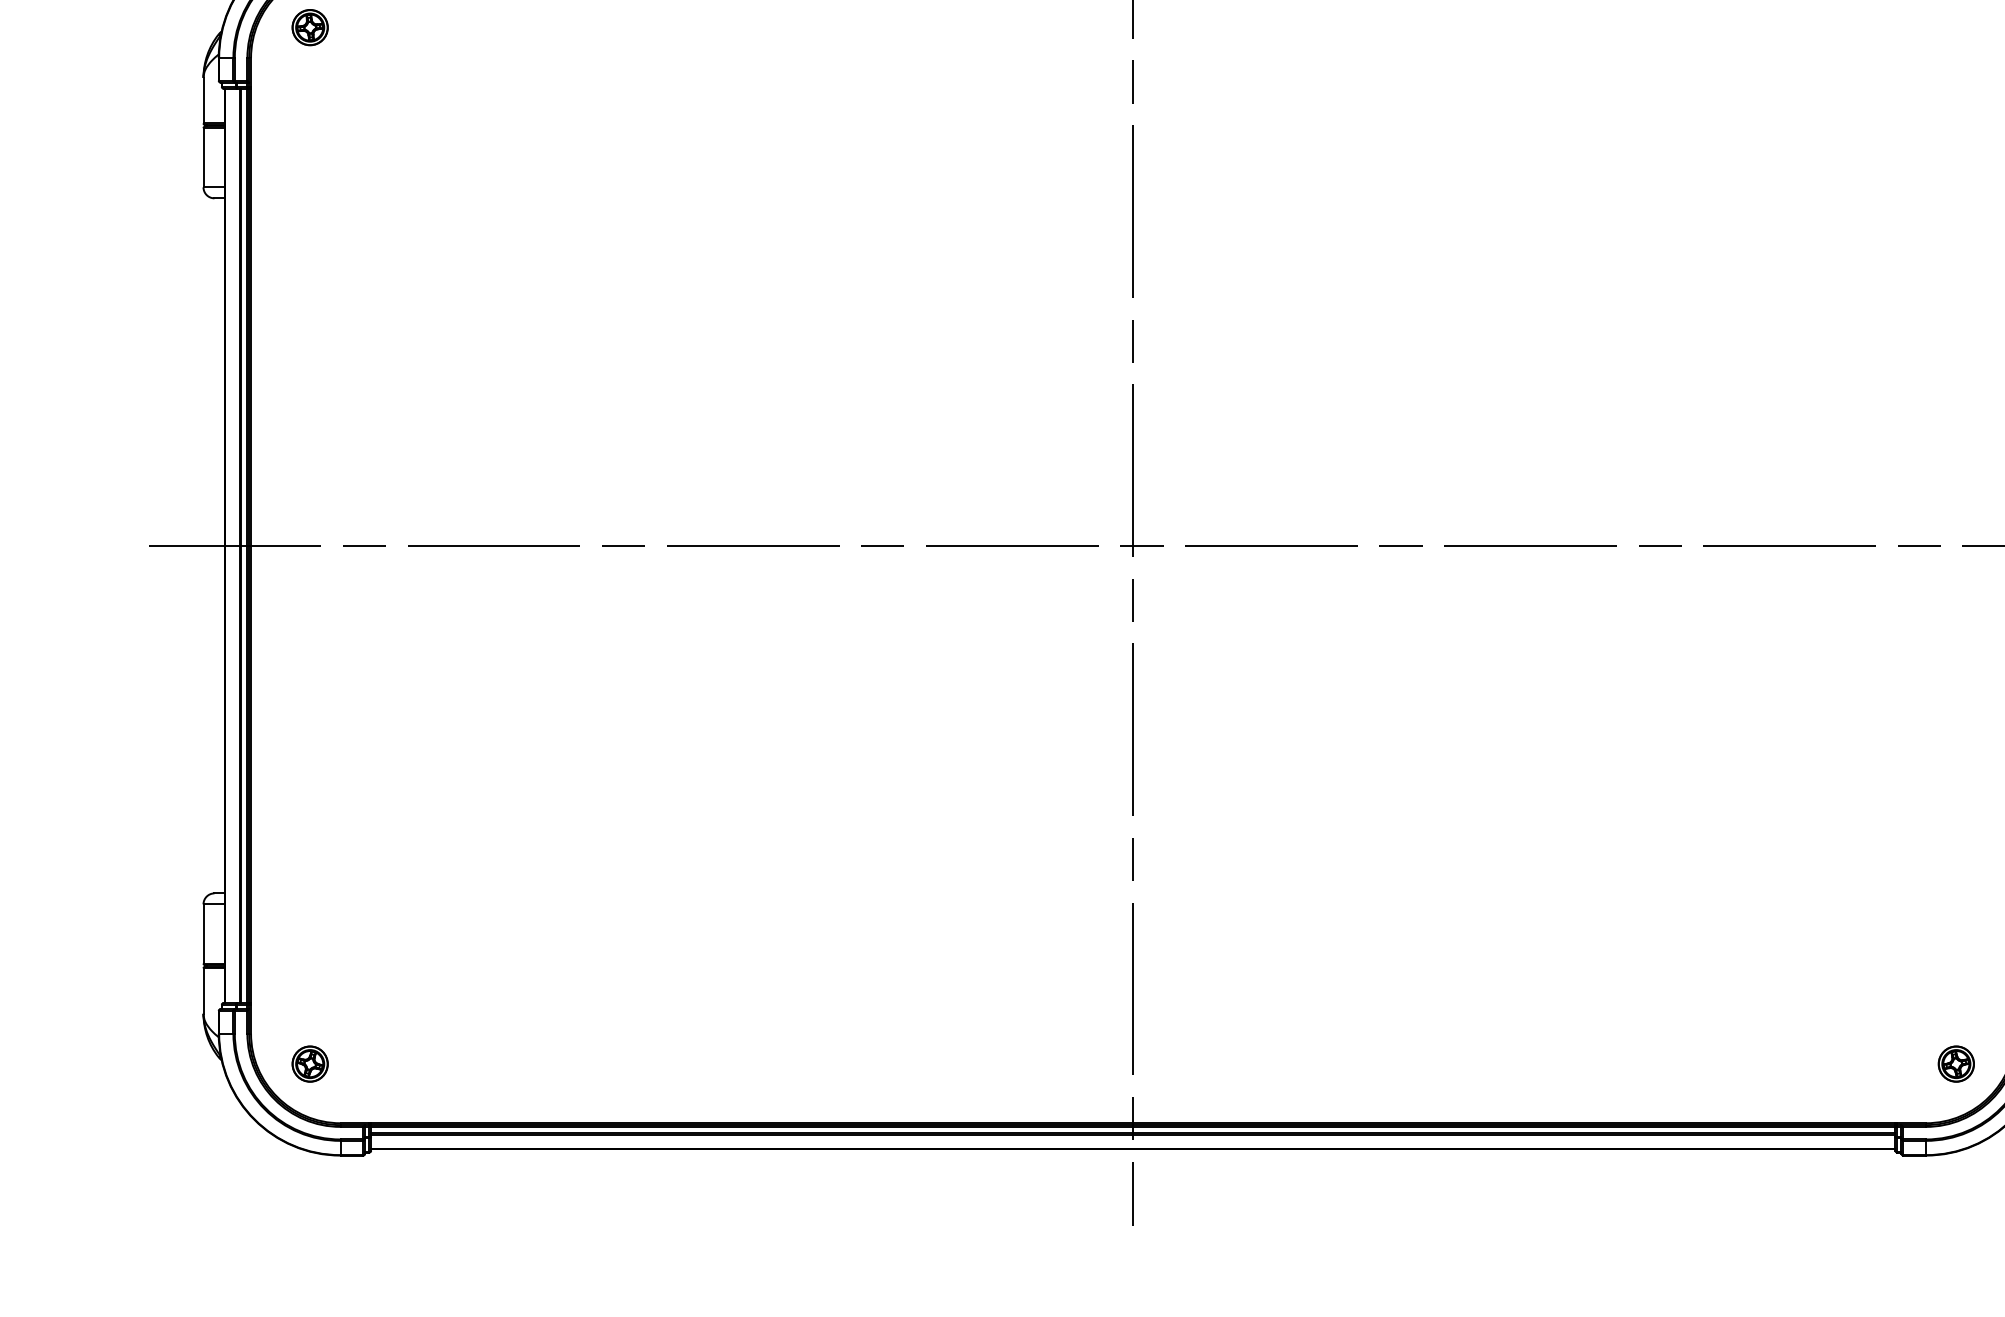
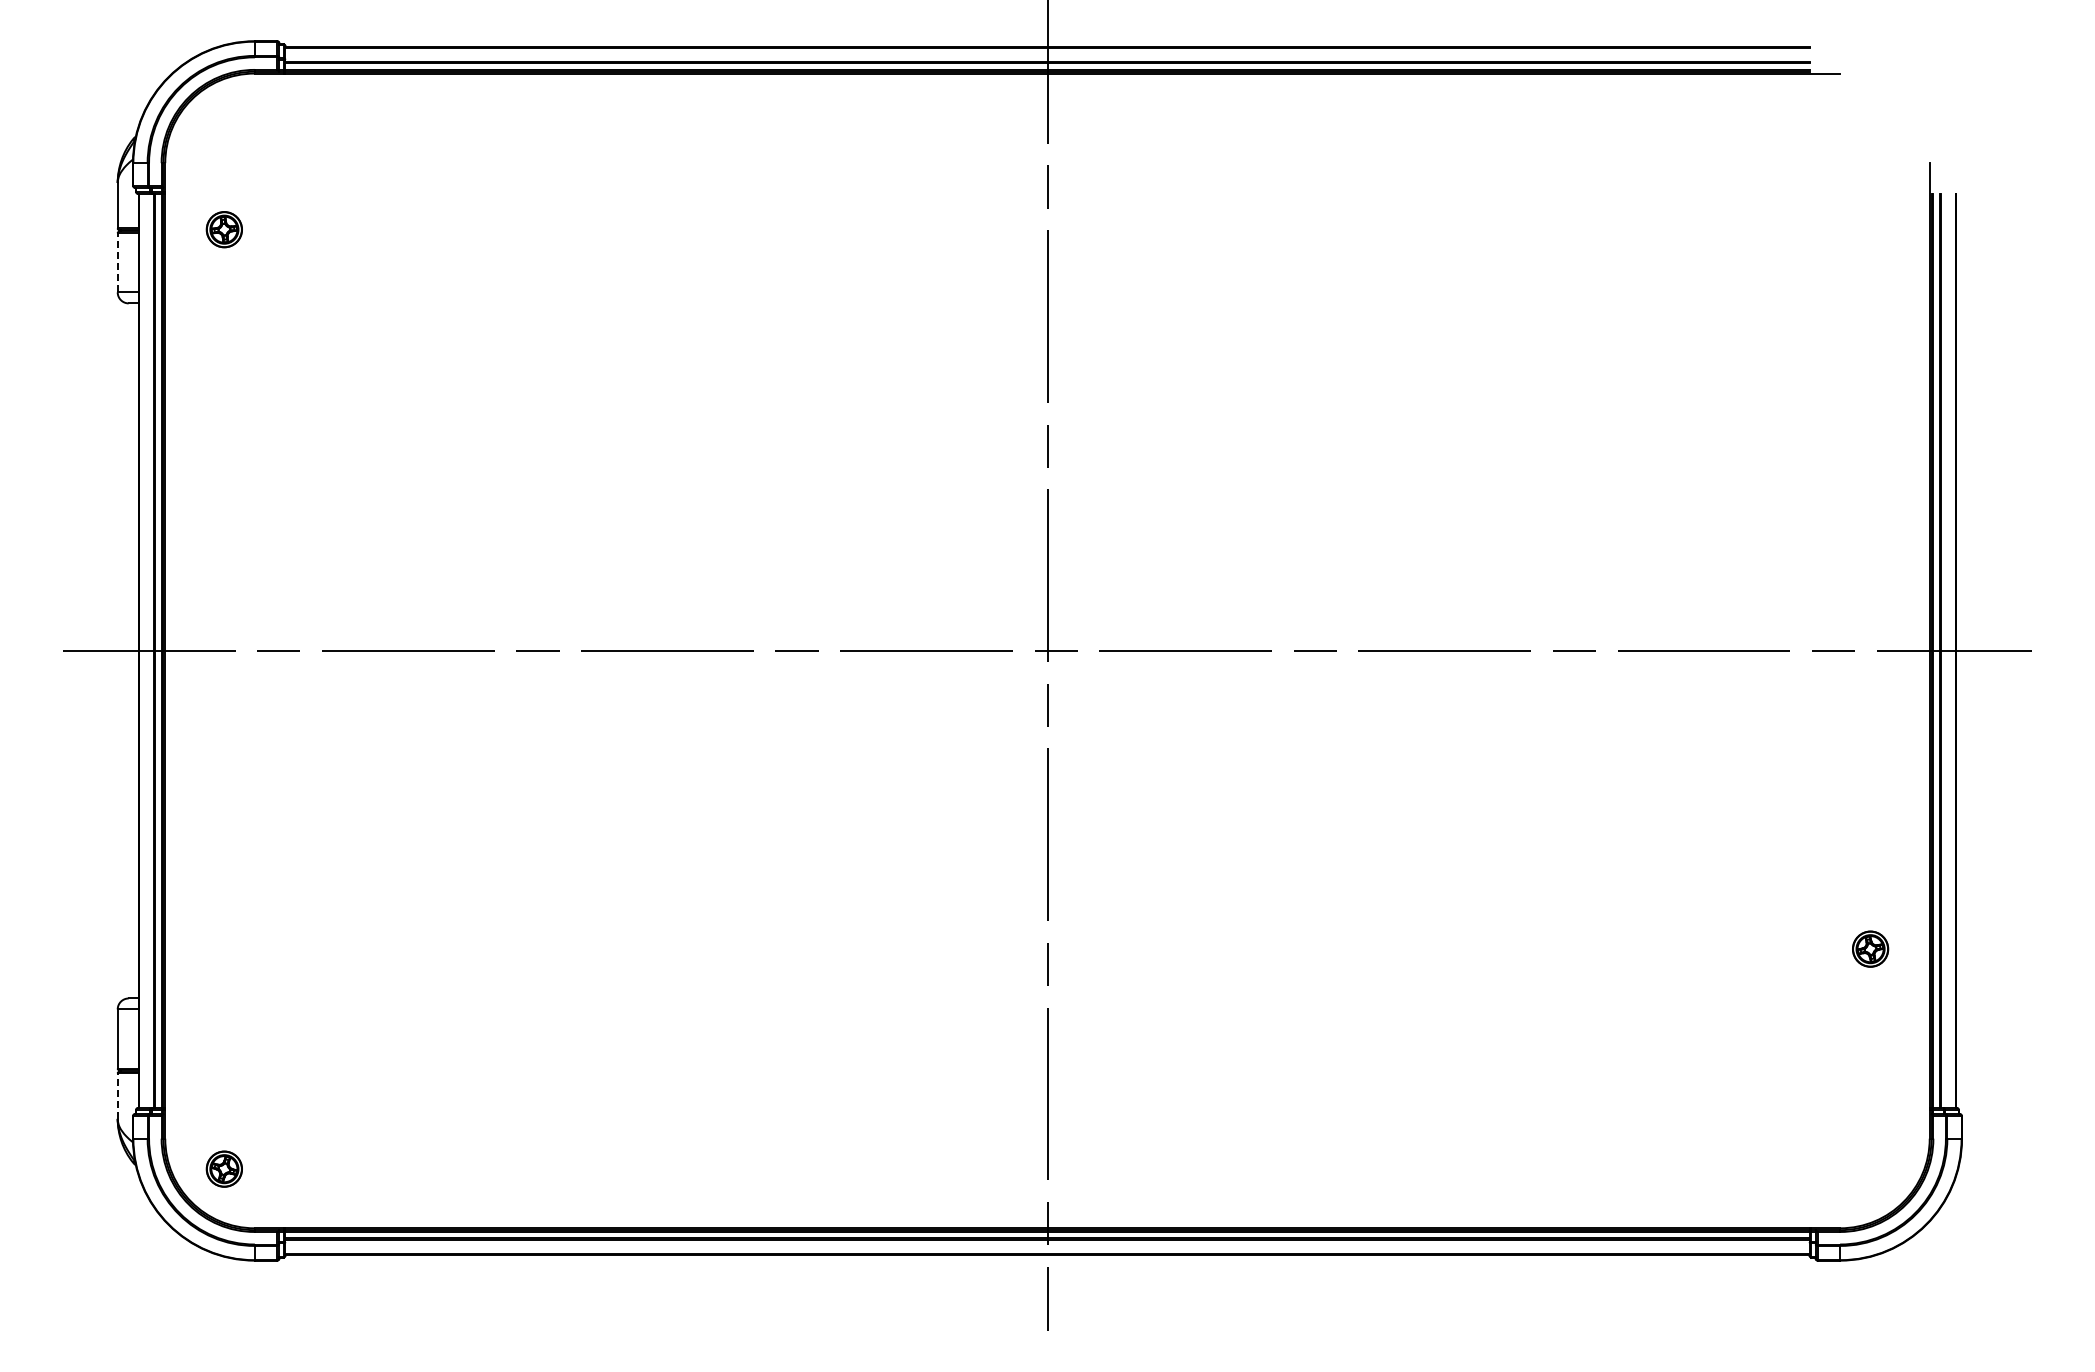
part: (309, 27) -> (223, 229), moved
line: (203, 157) -> (117, 262), solid -> dashed
line: (203, 991) -> (117, 1096), solid -> dashed
part: (1956, 1063) -> (1870, 948), moved

